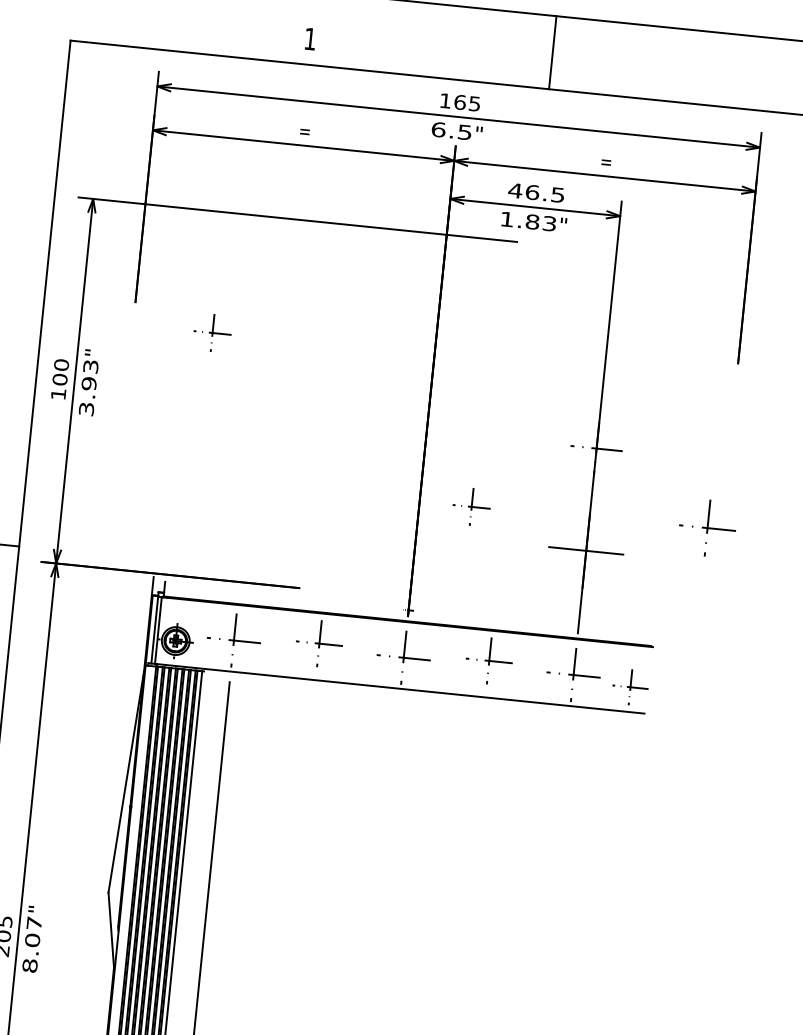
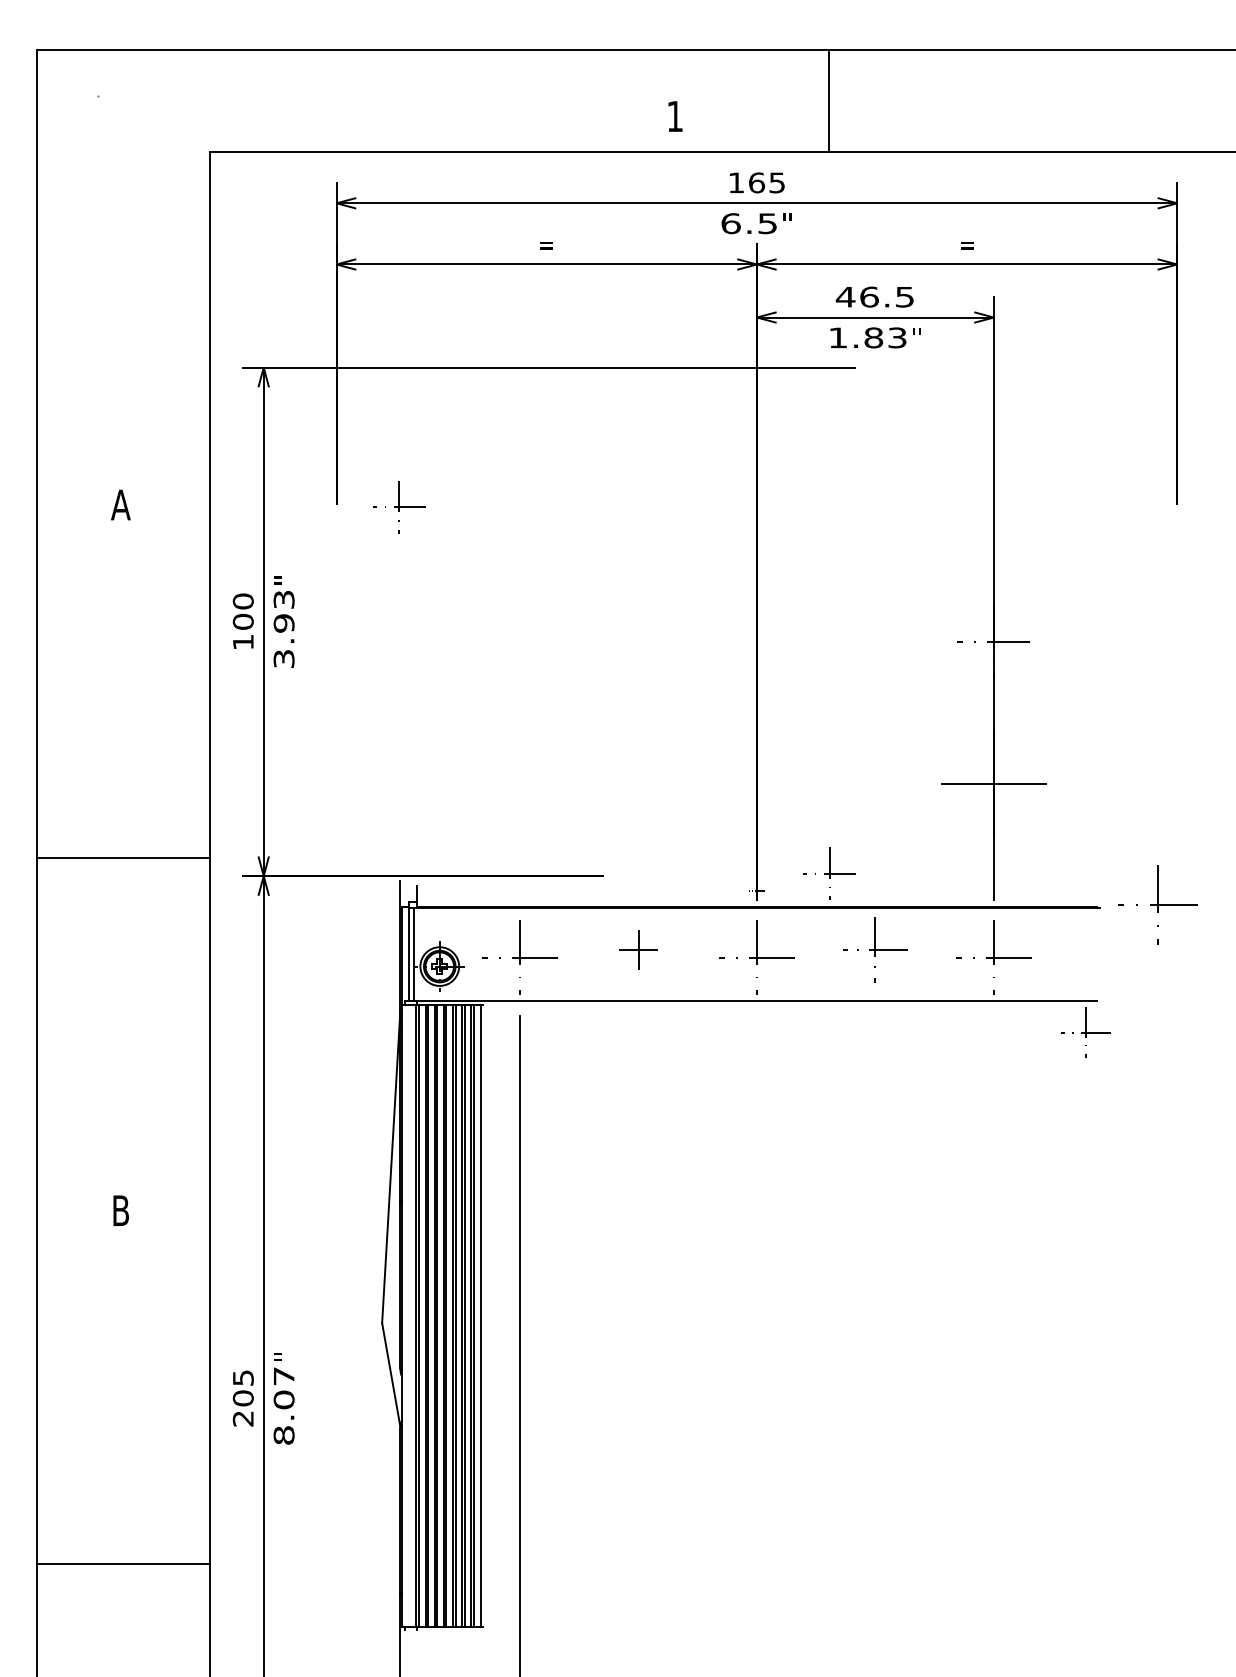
text: (310, 39) -> (675, 116), moved
line: (552, 52) -> (828, 101), moved
part: (212, 333) -> (399, 507), moved
part: (471, 506) -> (829, 873), moved
part: (707, 527) -> (1157, 904), moved
part: (319, 643) -> (638, 949), size x0.6
part: (630, 687) -> (1085, 1032), moved

